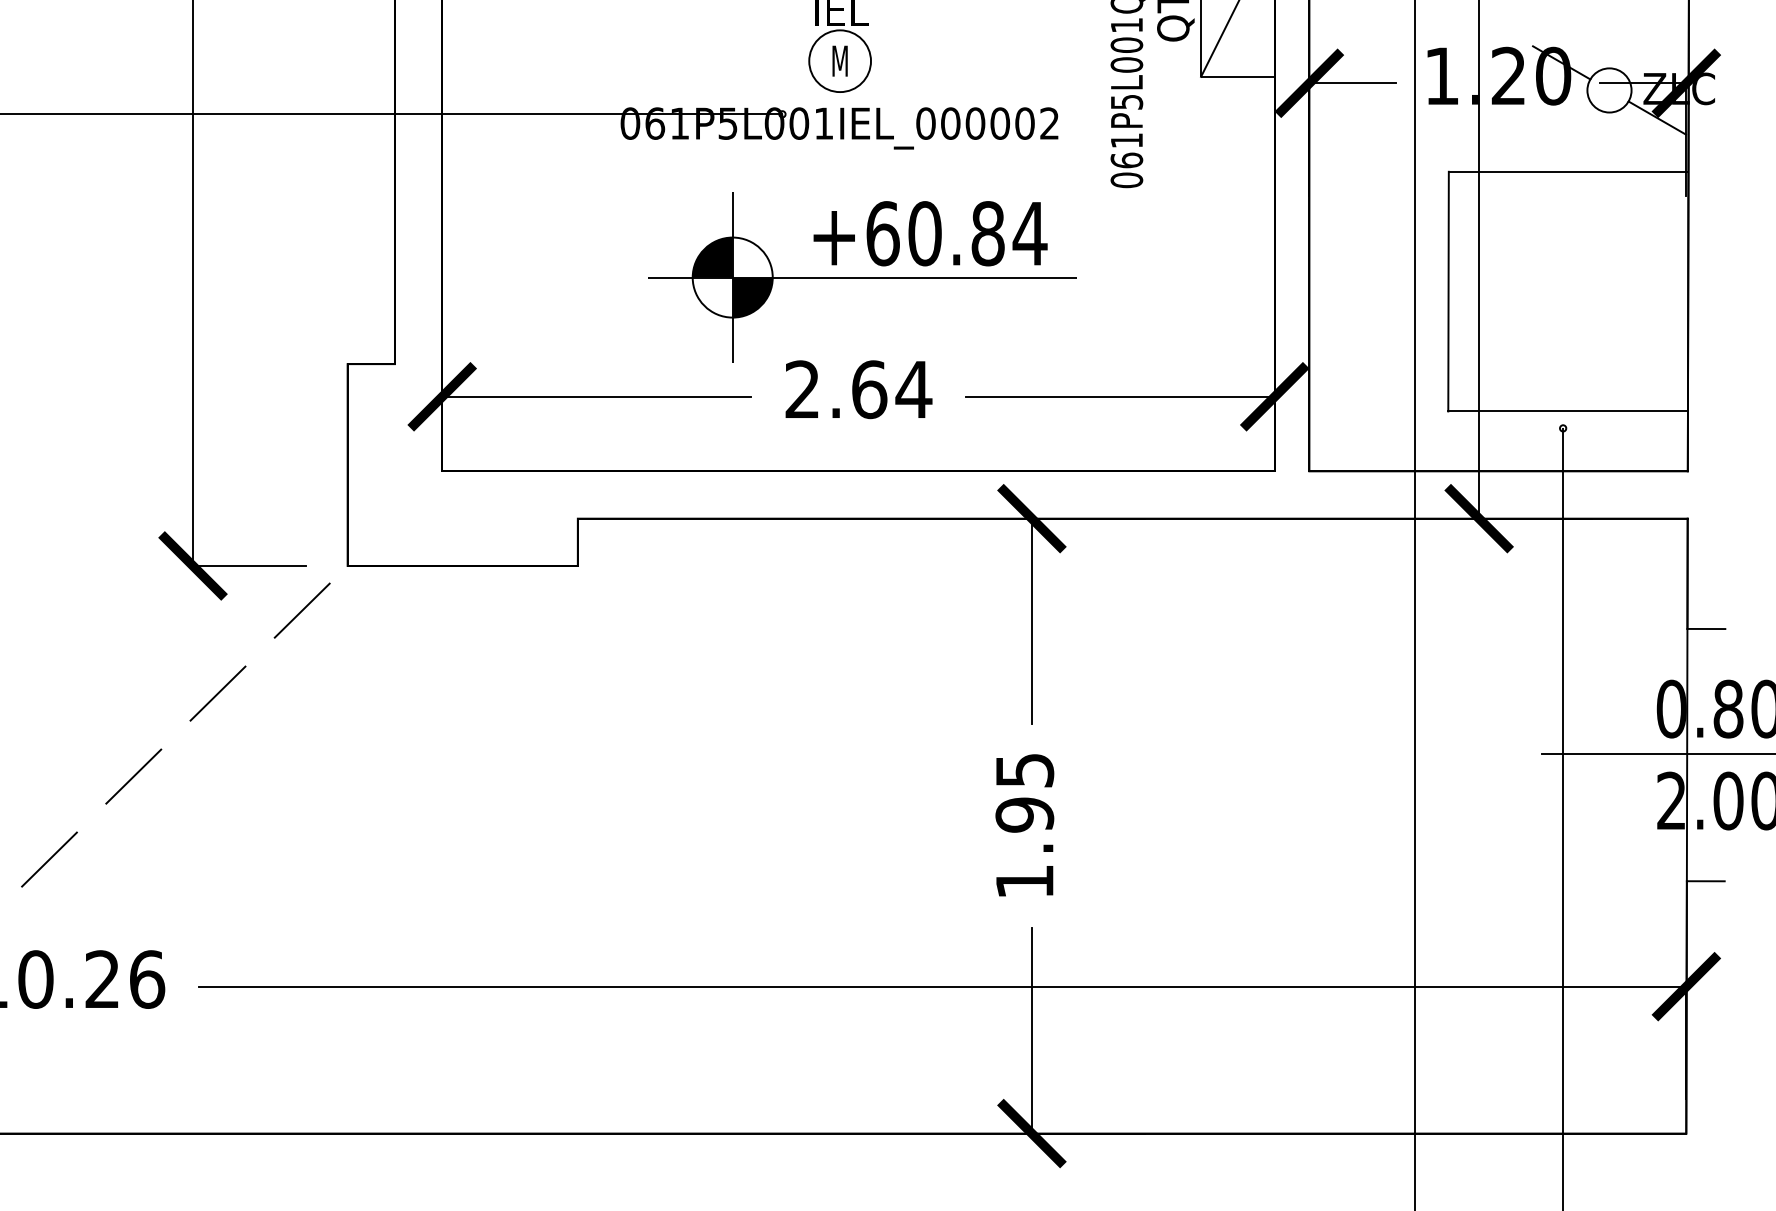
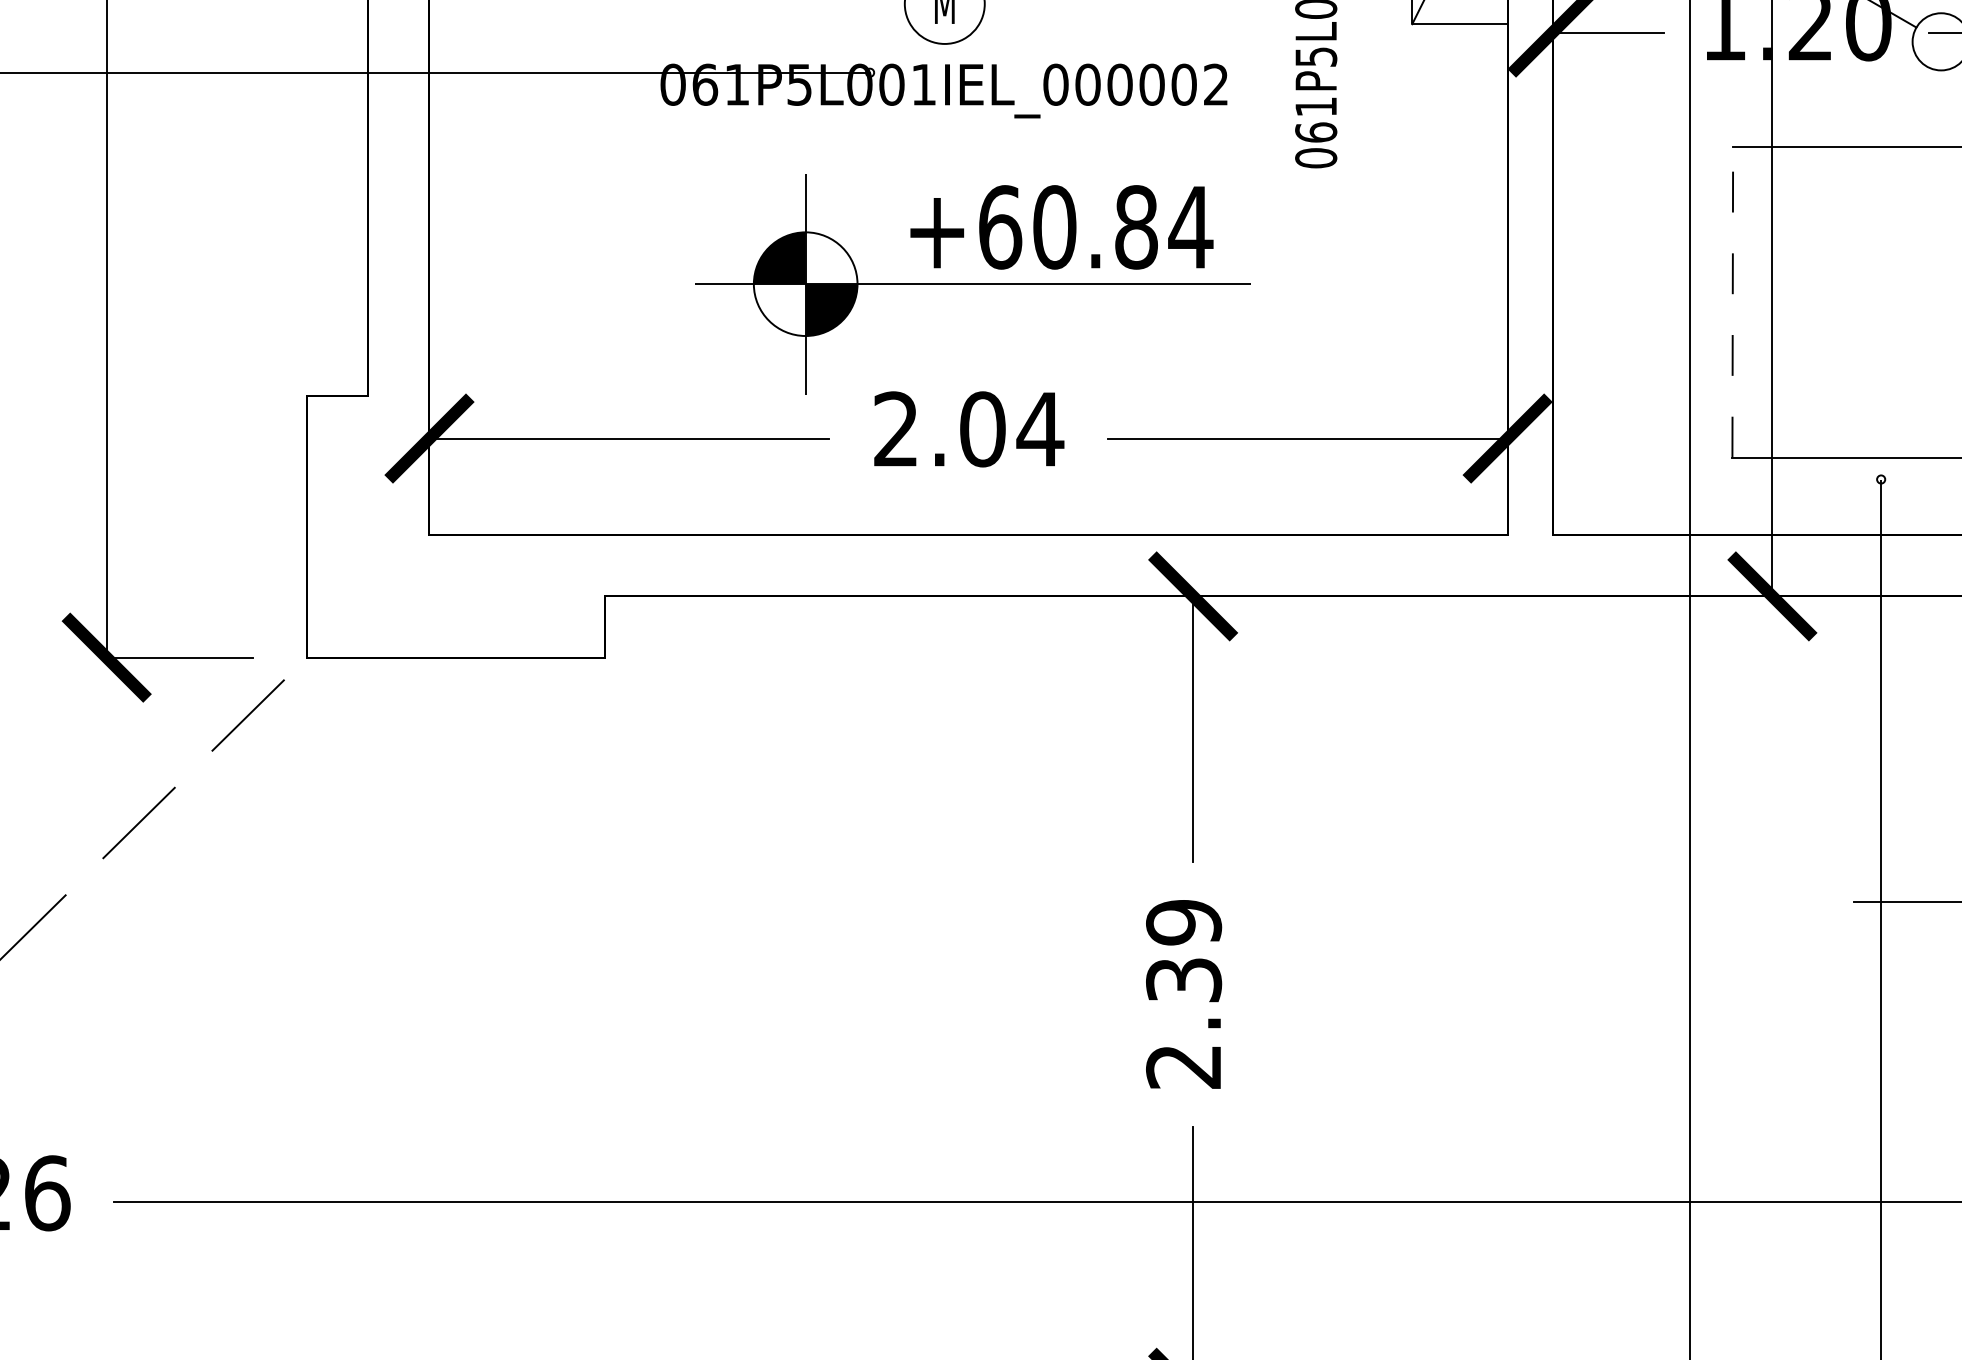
line: (1448, 291) -> (1732, 302), solid -> dashed
text: (869, 389) -> (982, 429), 2.64 -> 2.04
text: (1024, 825) -> (1183, 993), 1.95 -> 2.39

